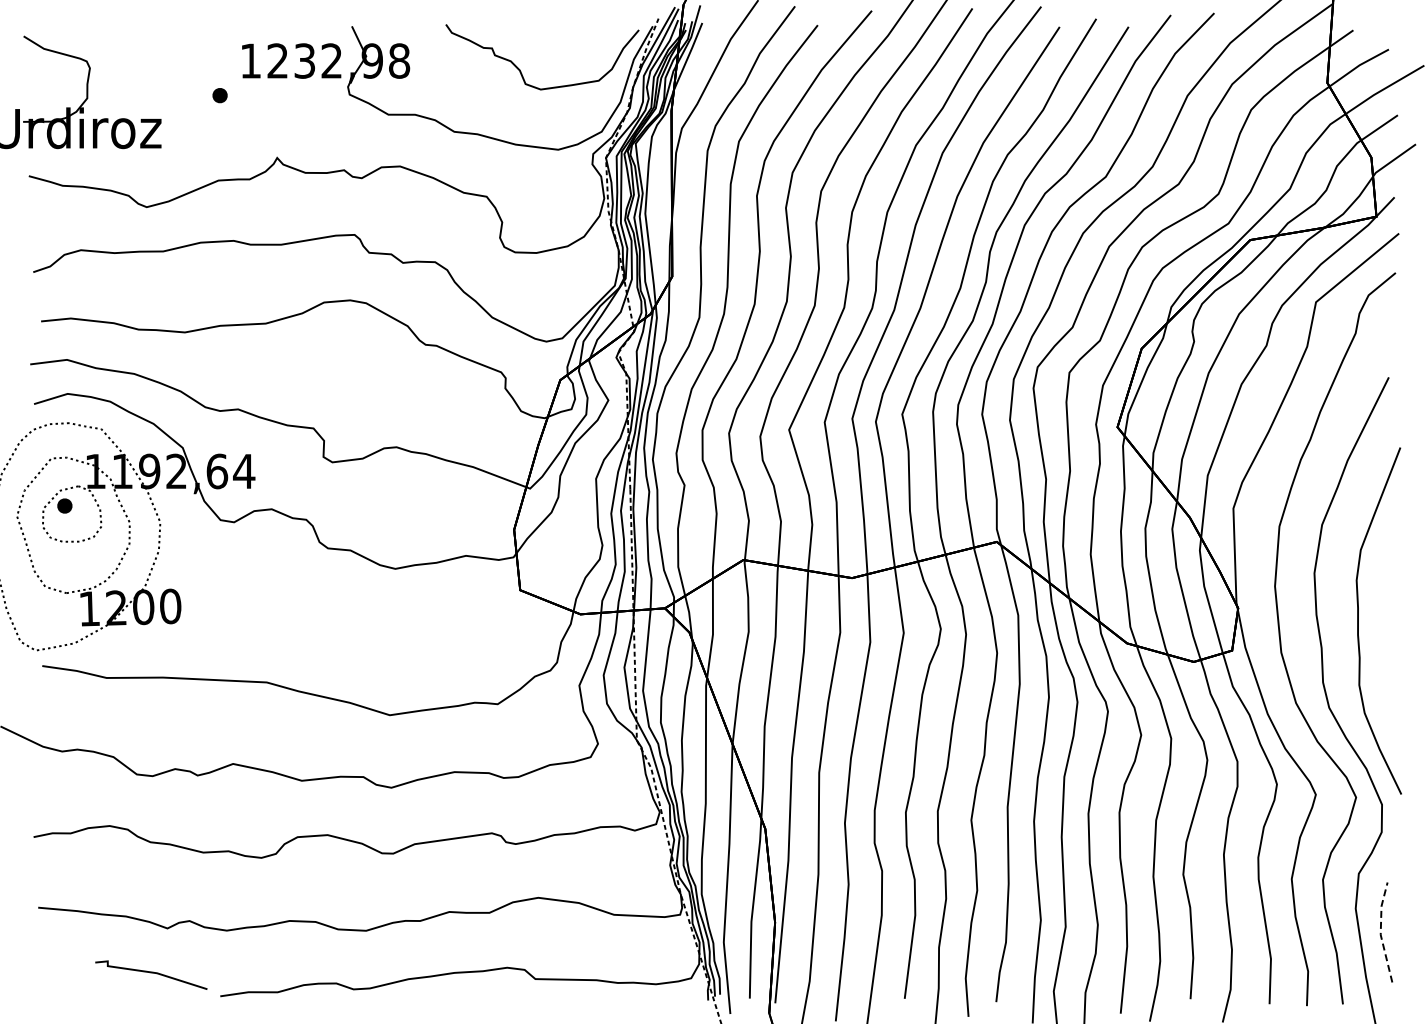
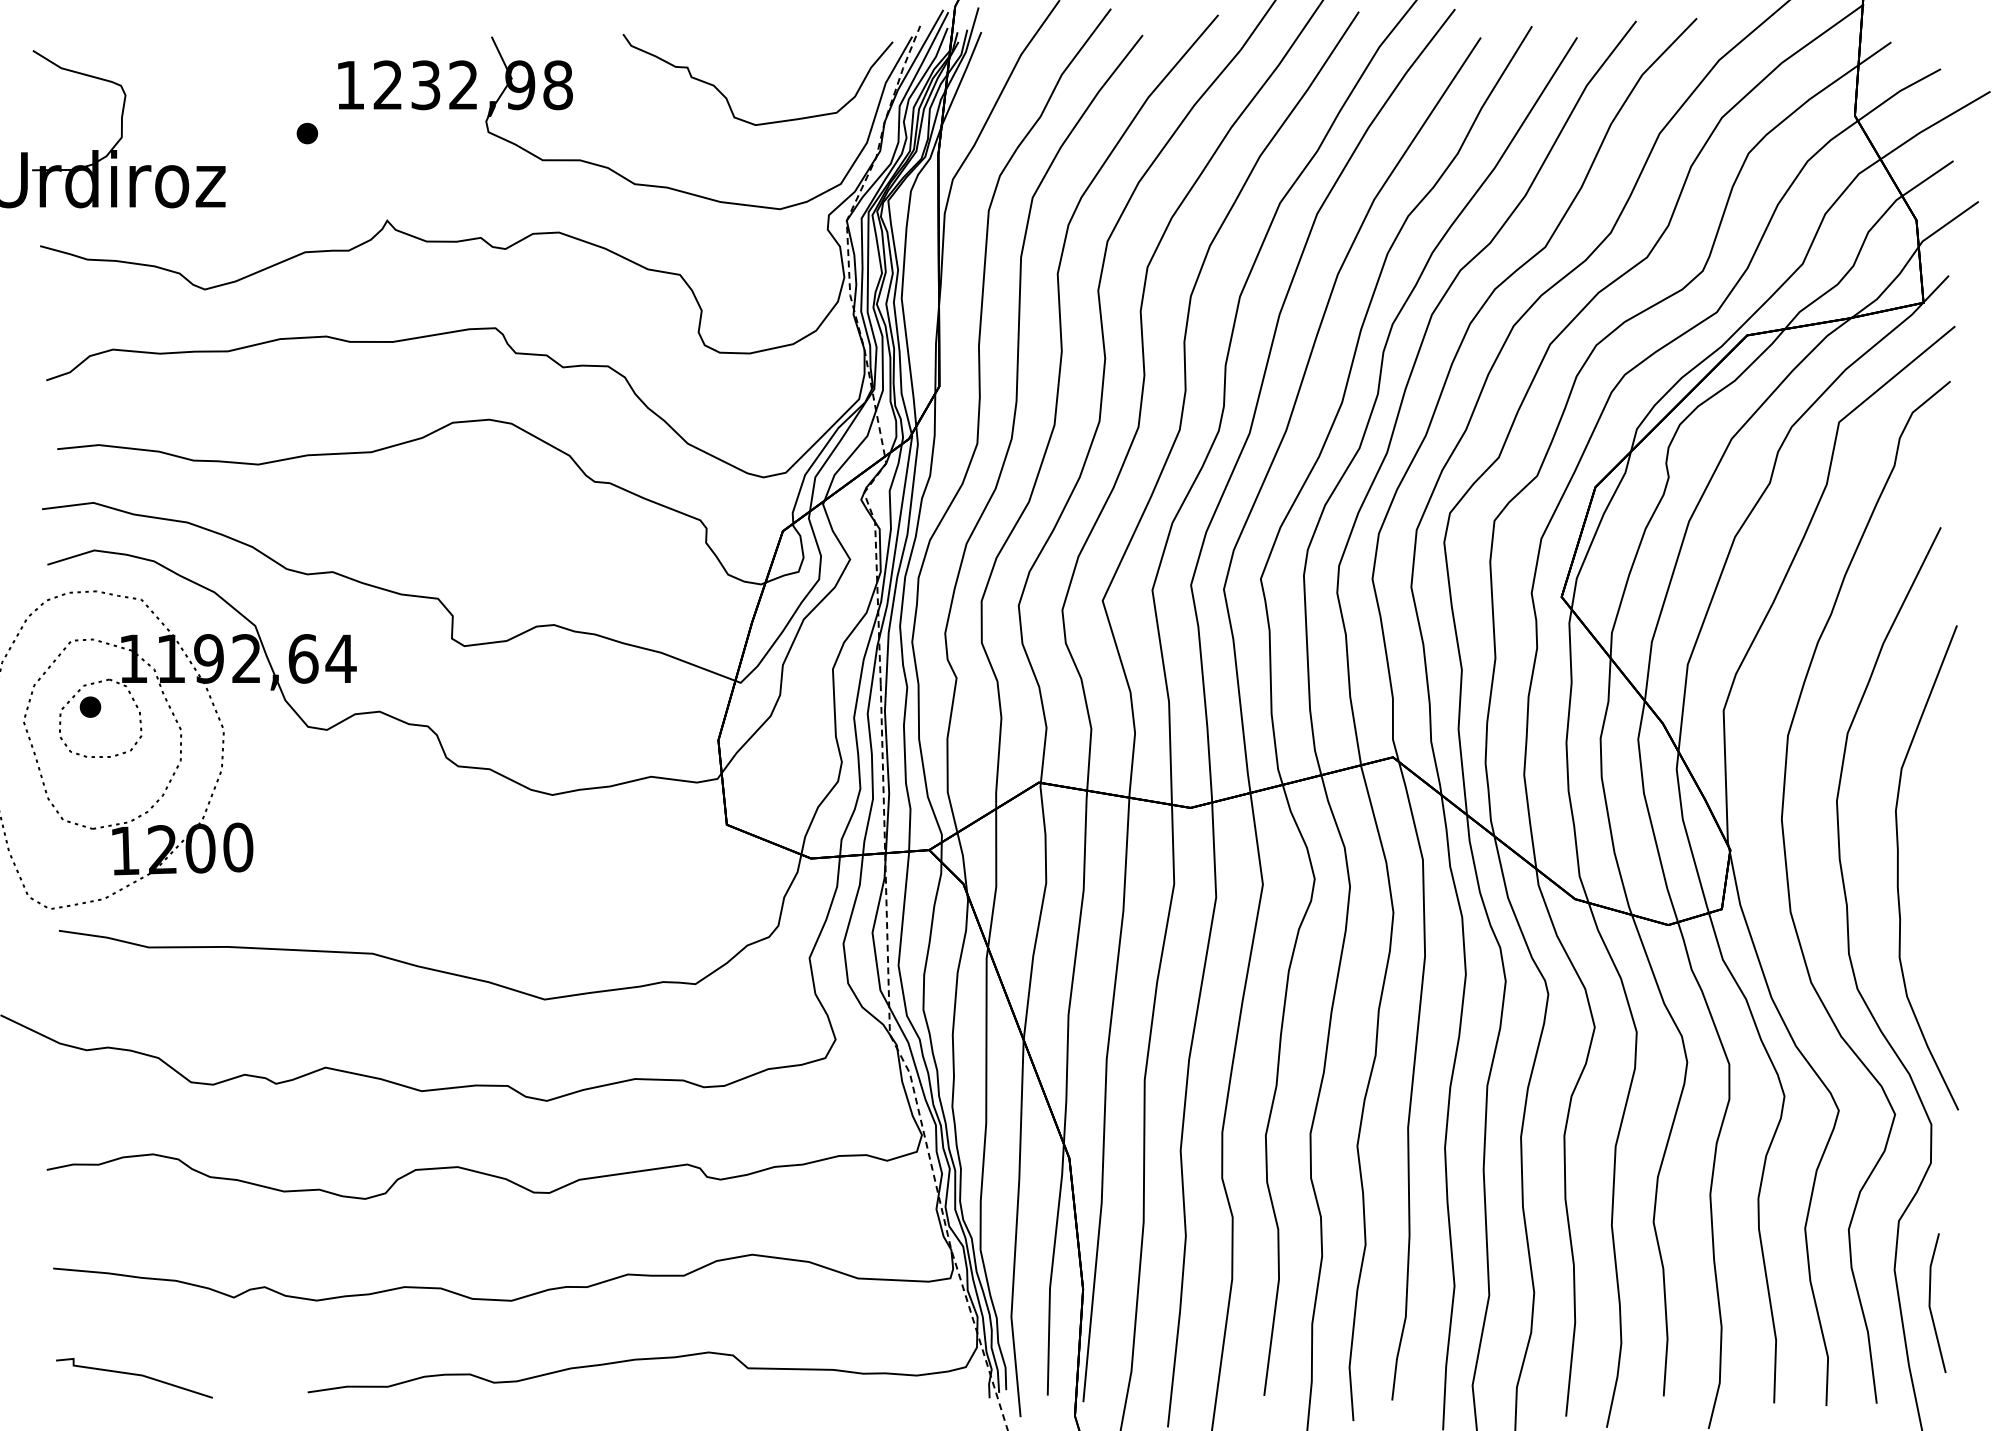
line: (1380, 932) -> (1929, 1303), dashed -> solid
line: (151, 973) -> (134, 1375), moved

